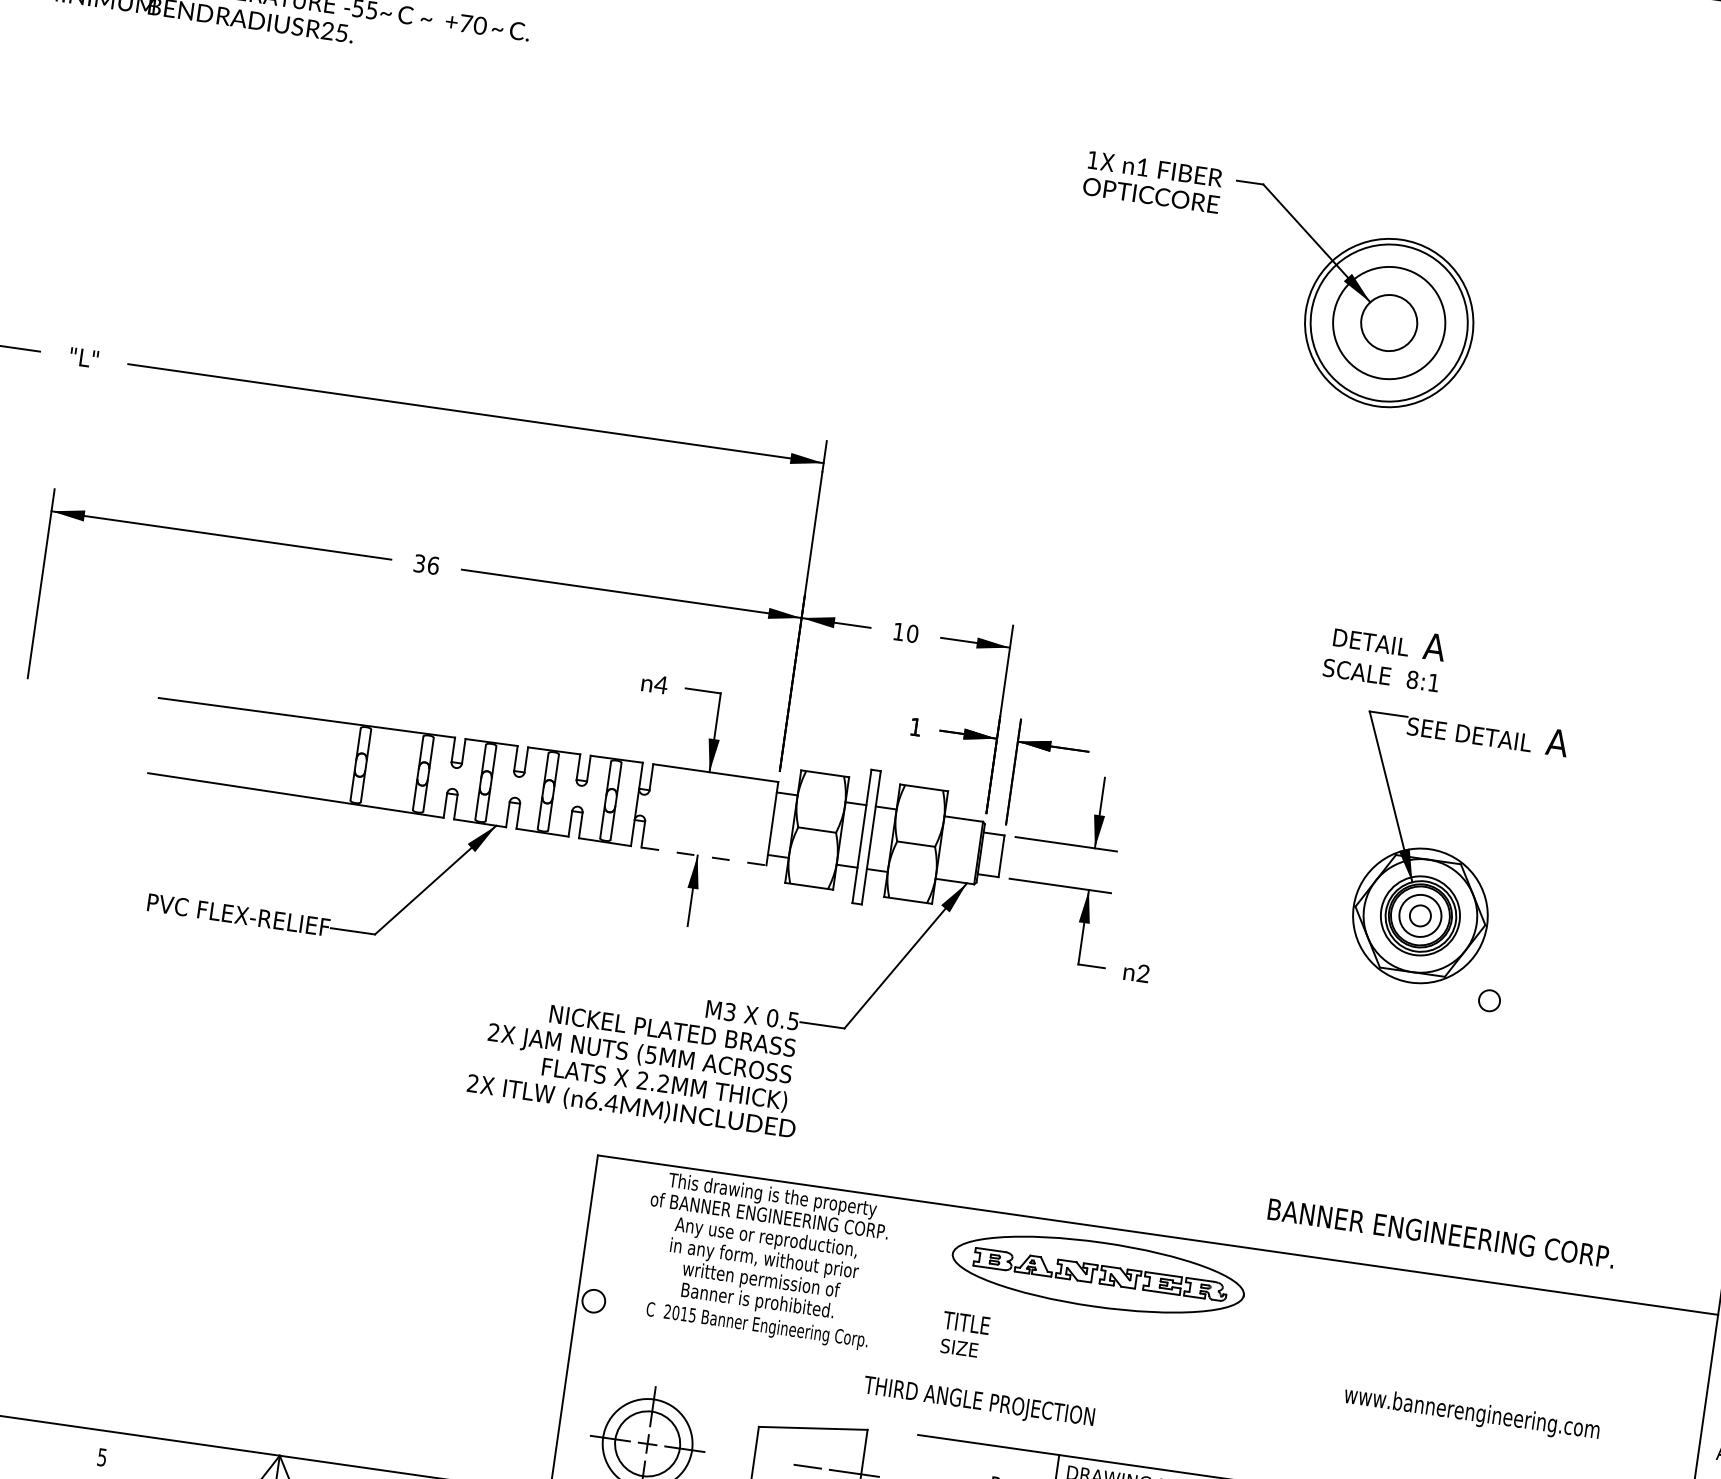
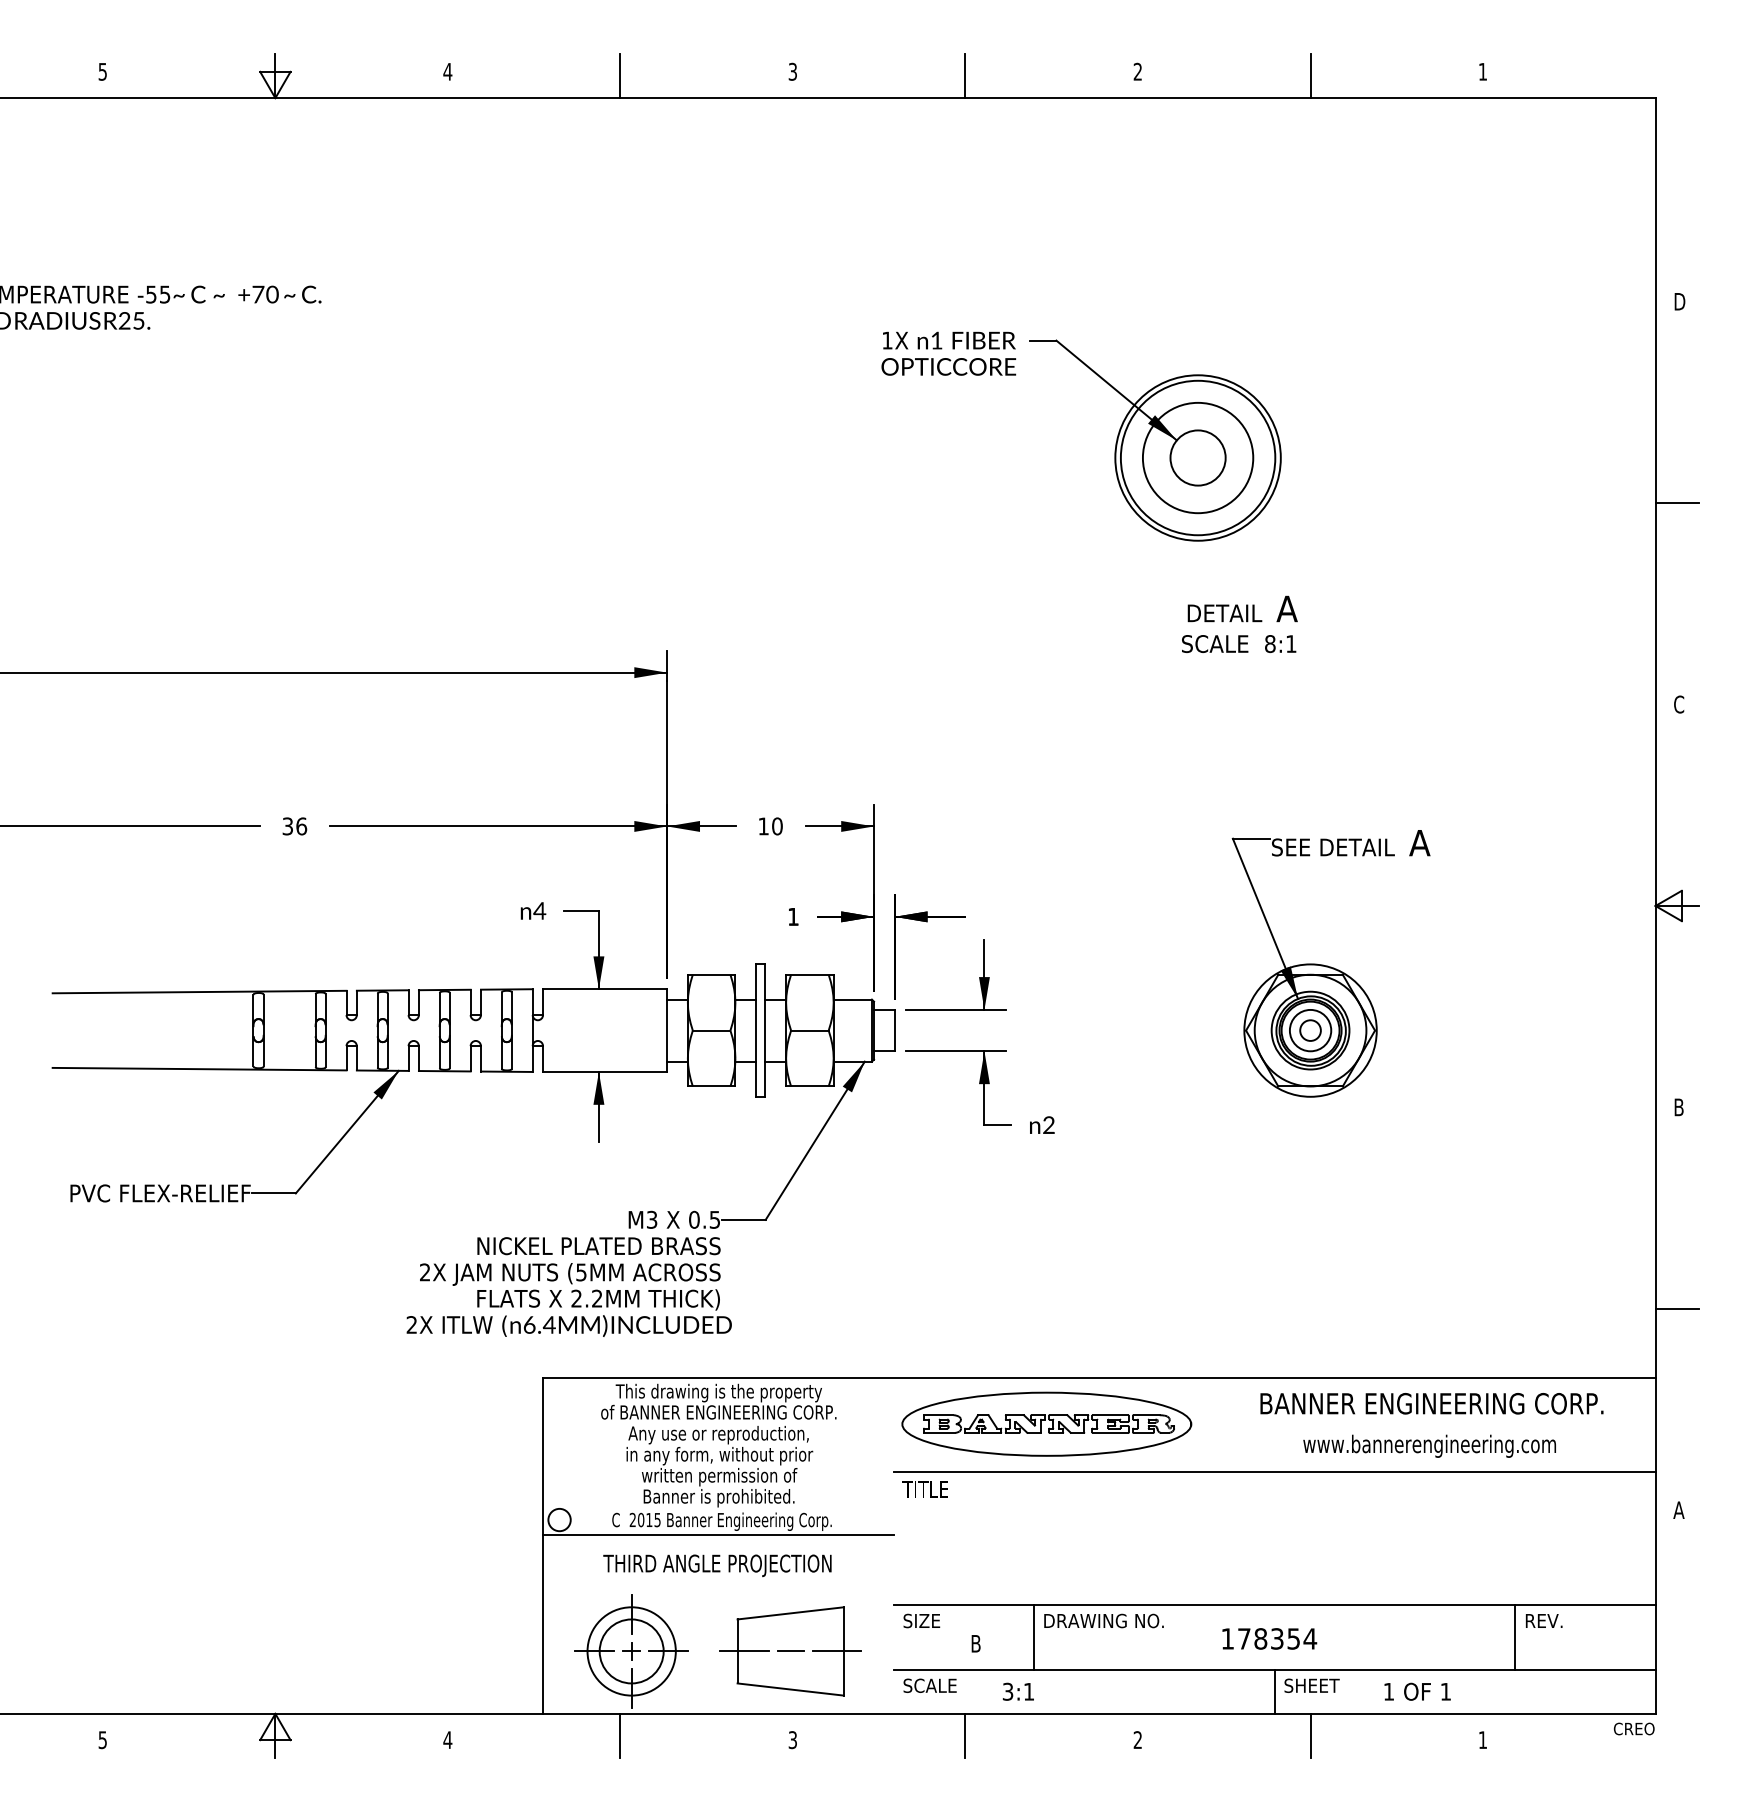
text: (1384, 654) -> (1239, 623), moved
line: (704, 856) -> (605, 1071), dashed -> solid
circle: (1489, 1000) -> (1389, 1103), removed
text: (1440, 1233) -> (1431, 1403), moved
line: (751, 1339) -> (718, 1535), added
text: (959, 1347) -> (921, 1620), moved
line: (1320, 1355) -> (1274, 1472), added
text: (979, 1402) -> (717, 1565), moved
text: (1471, 1413) -> (1429, 1445), moved
line: (761, 1460) -> (744, 1651), added

